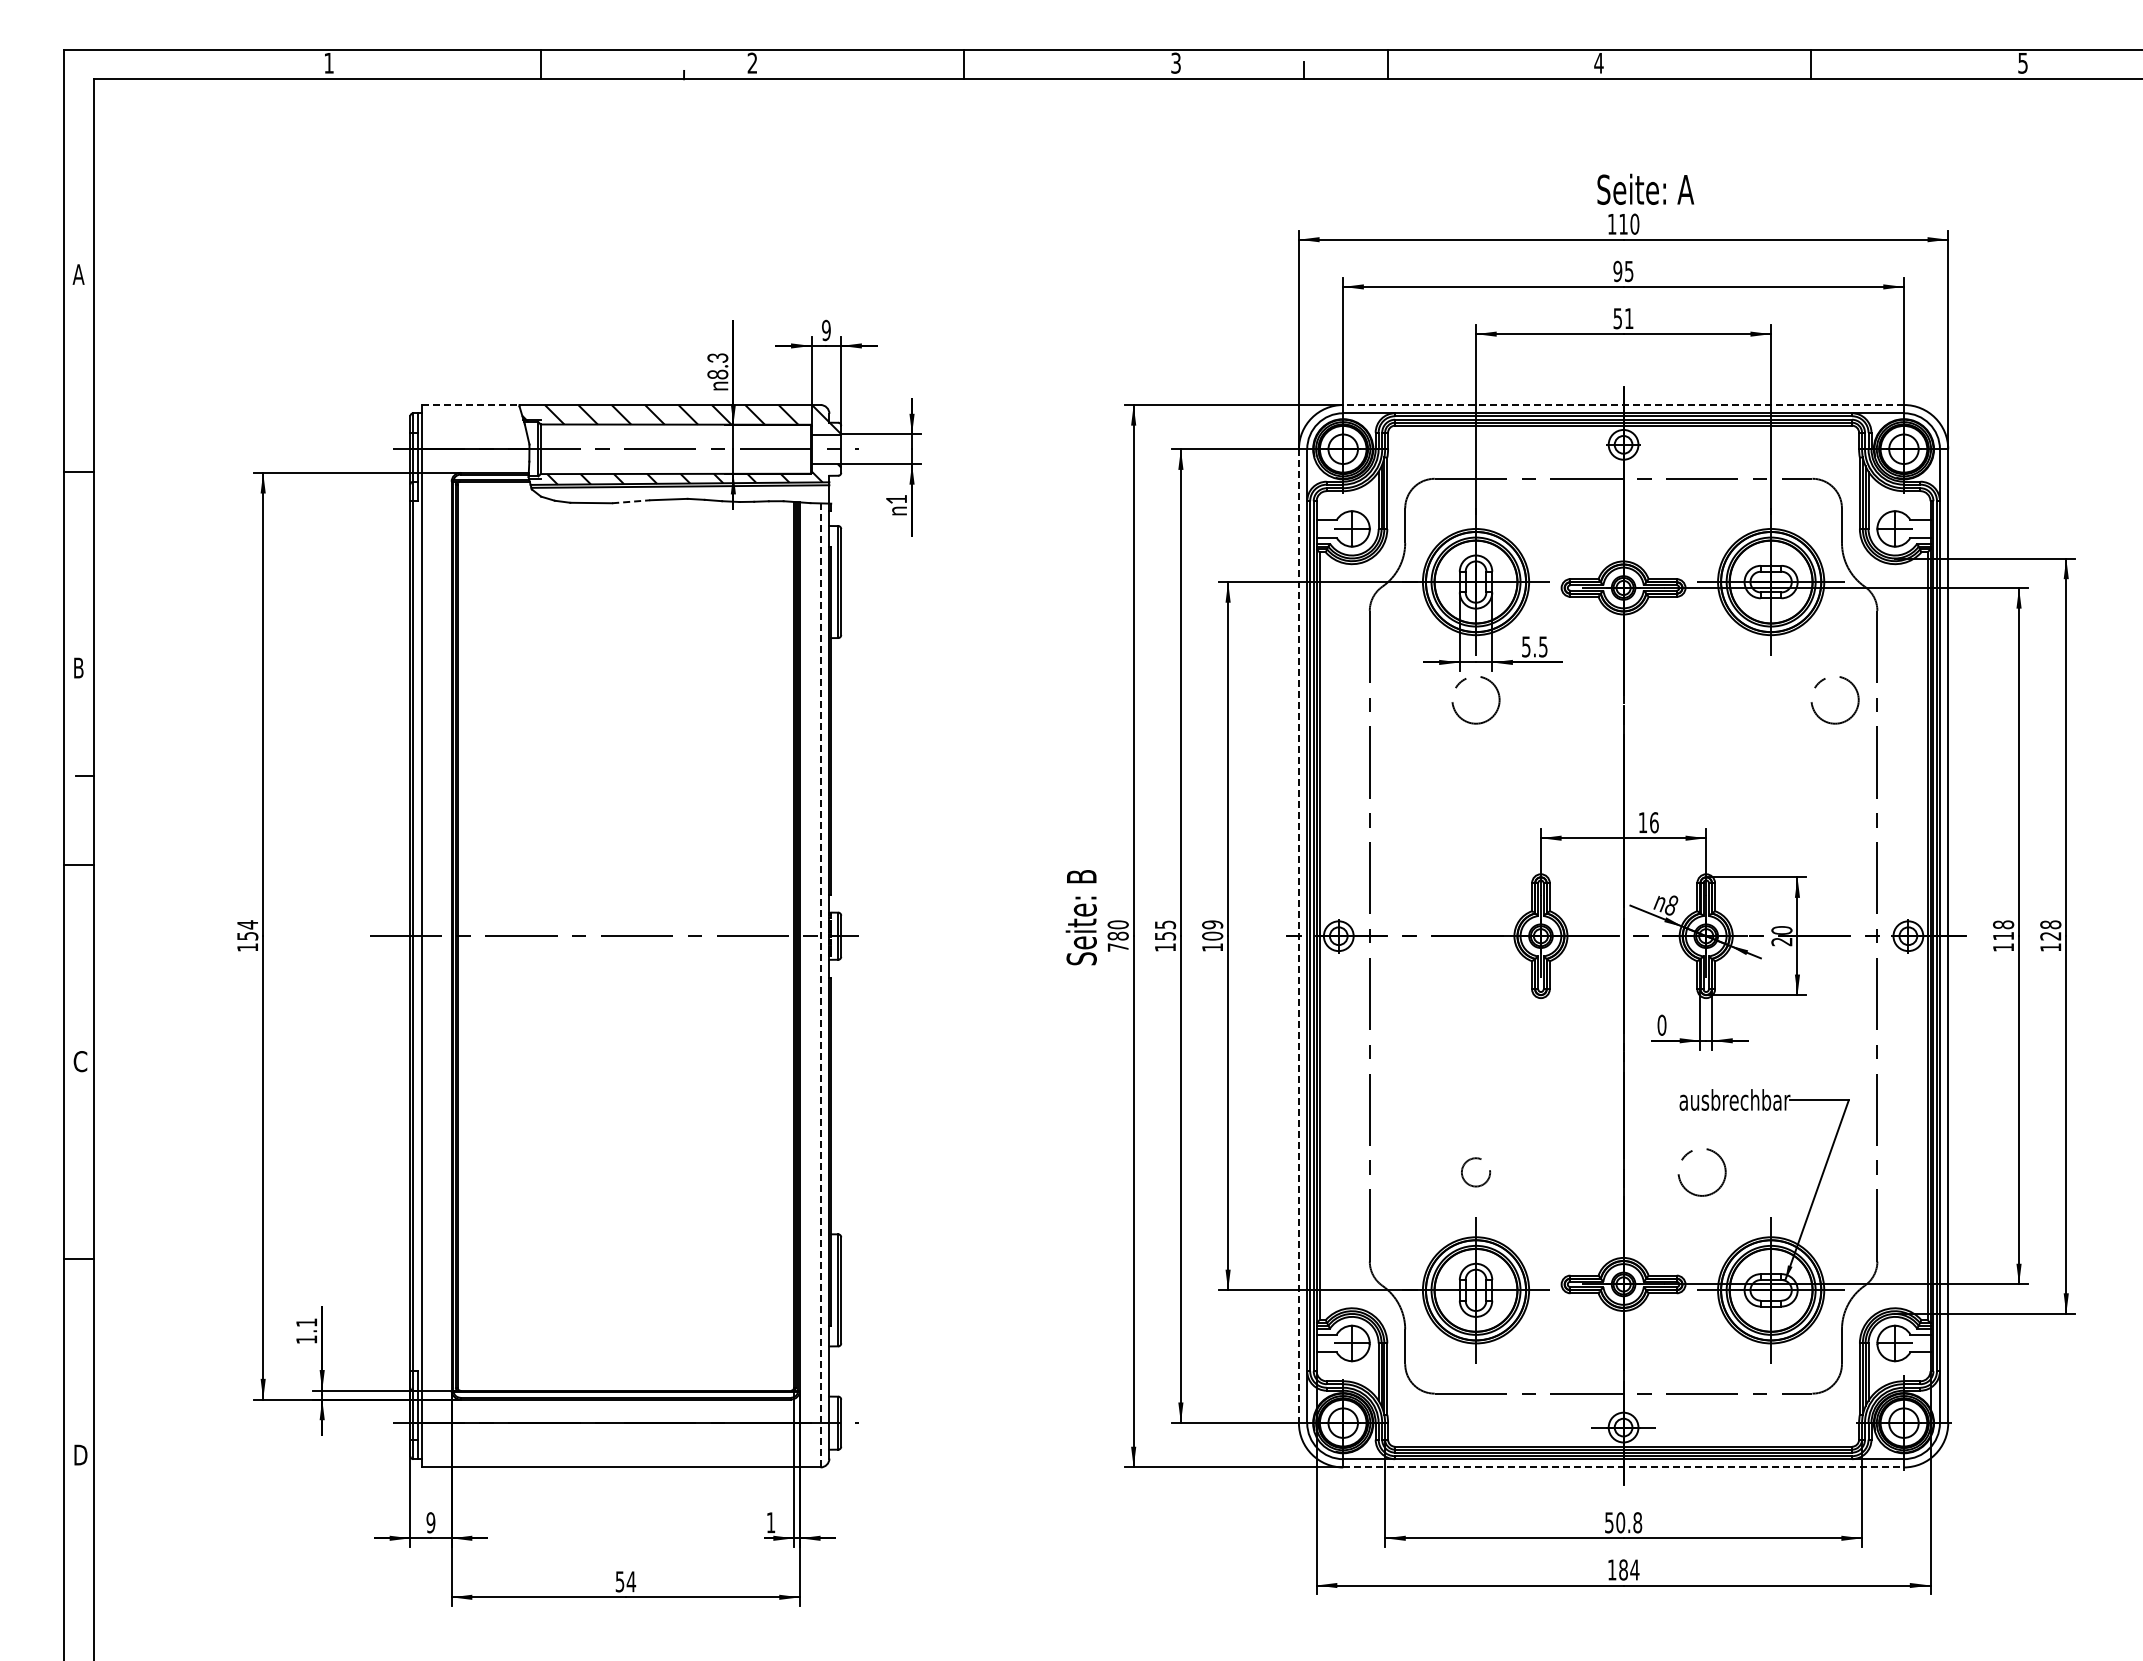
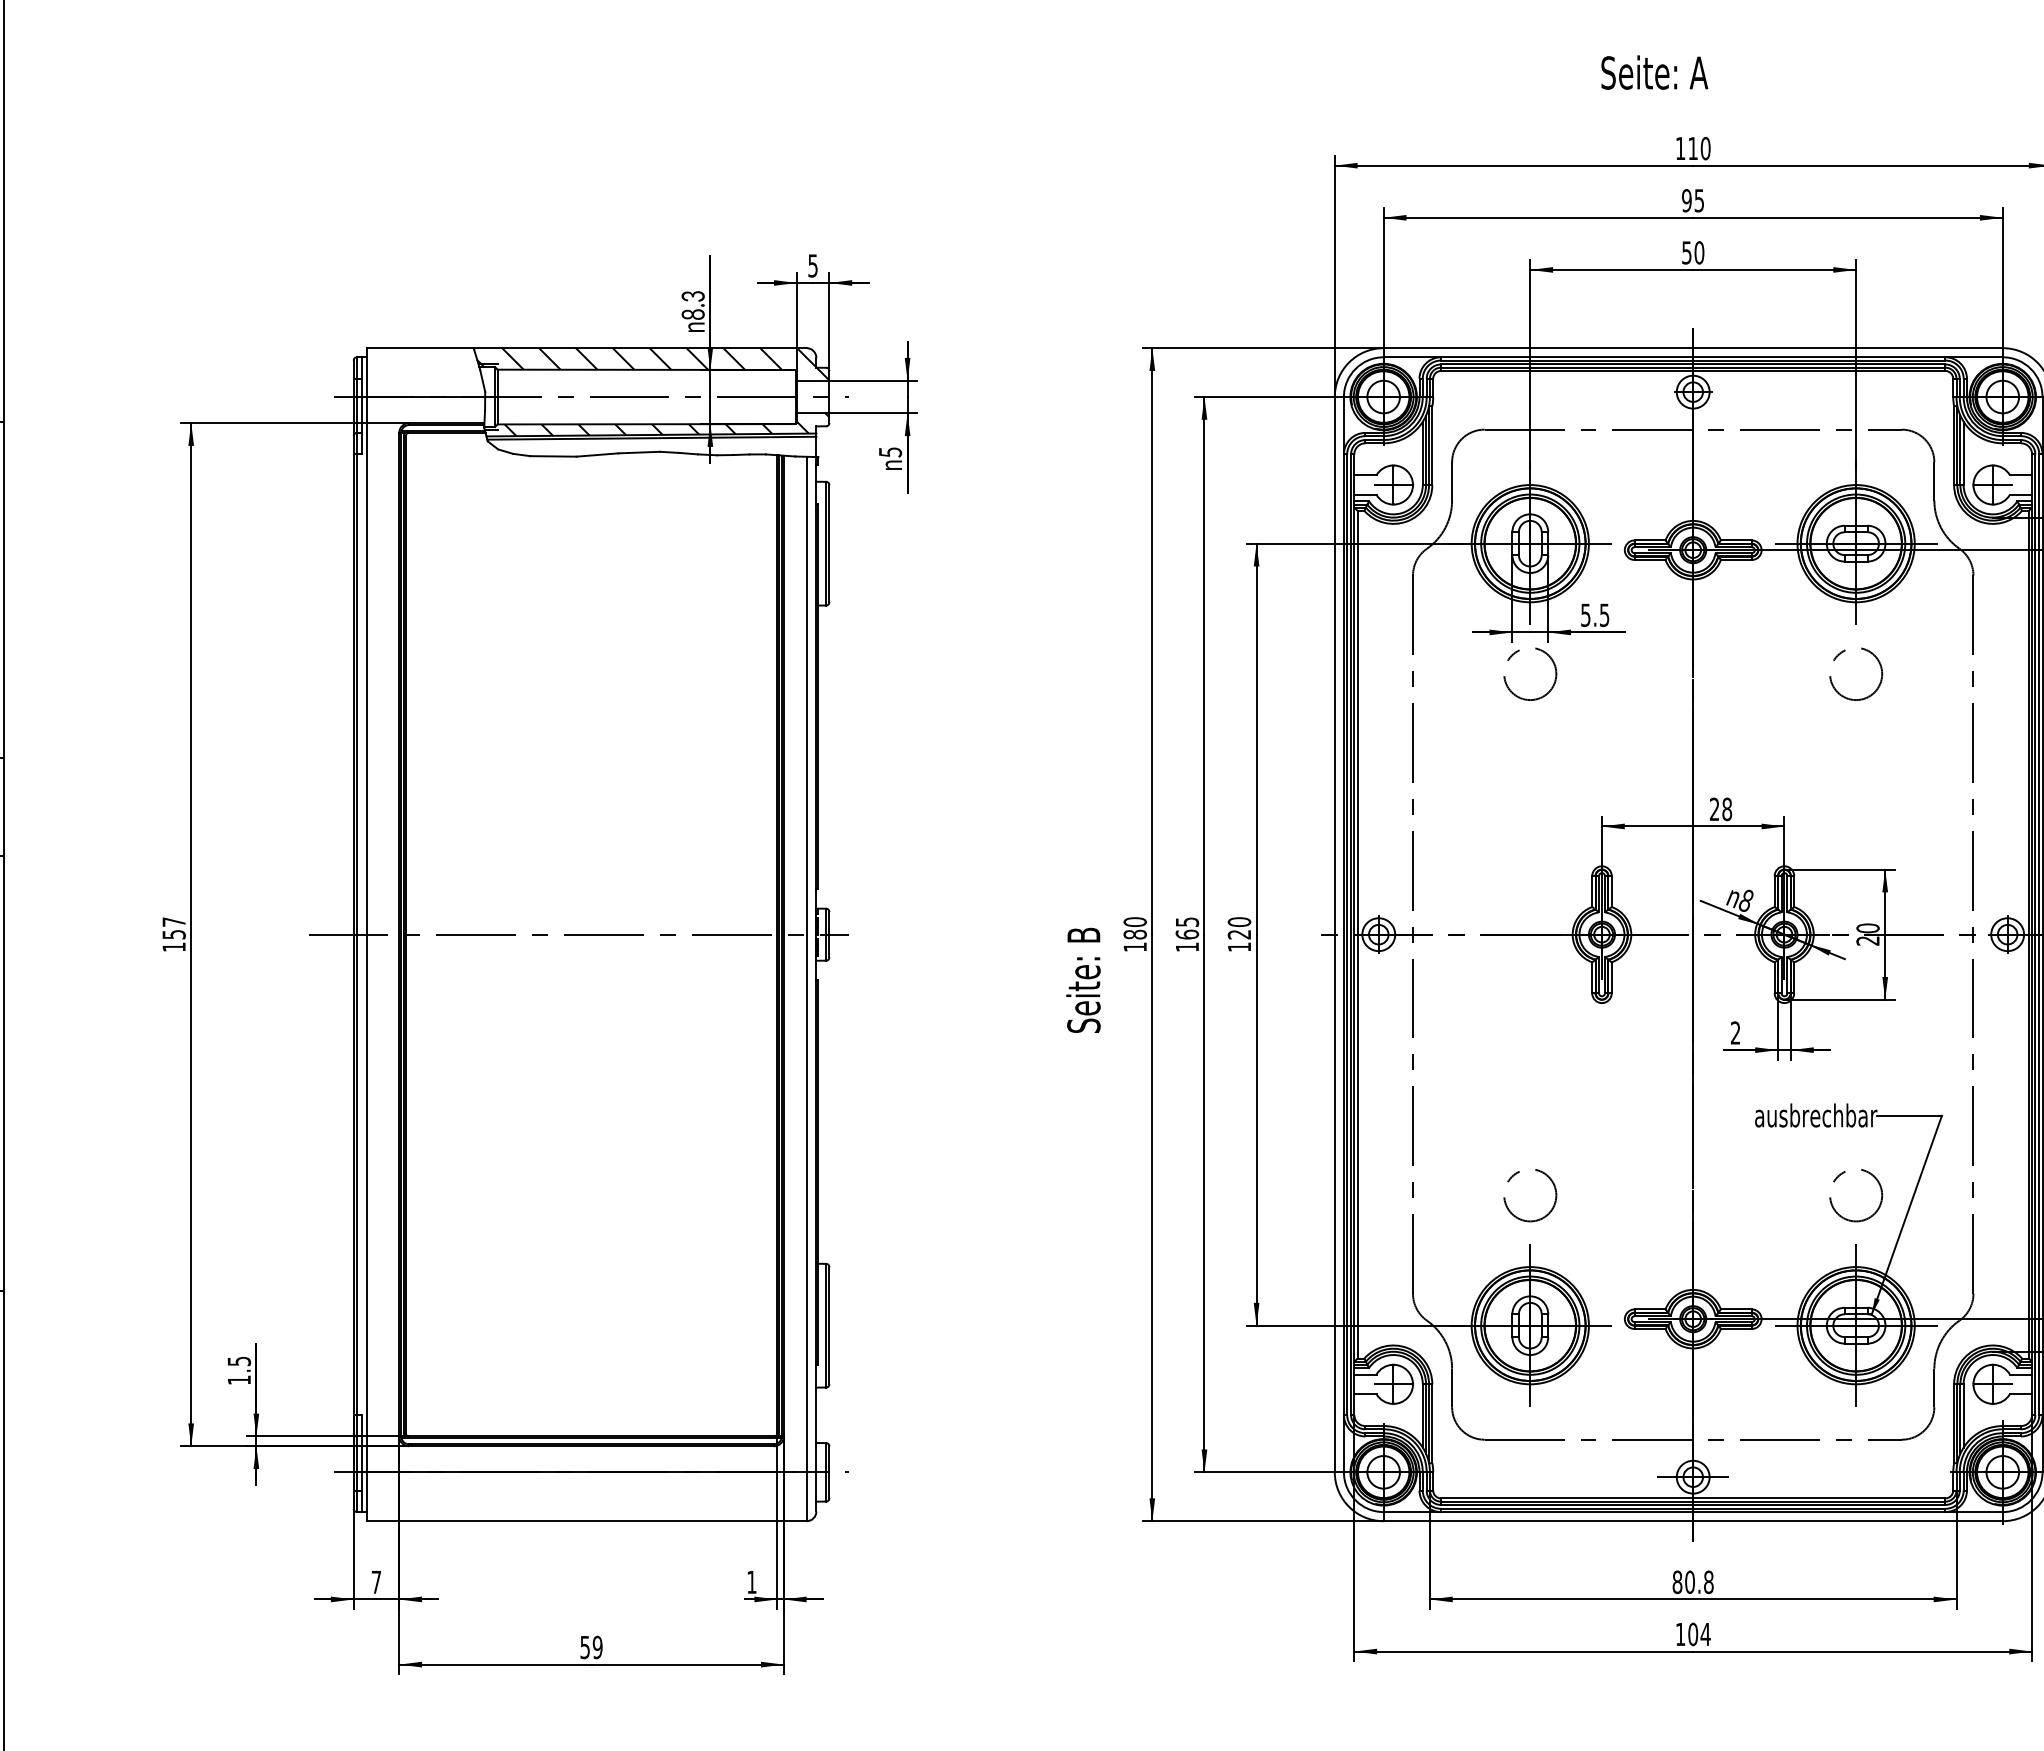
text: (1645, 188) -> (1654, 71), moved
text: (1628, 318) -> (1698, 252), 51 -> 50
text: (826, 329) -> (813, 264), 9 -> 5
line: (470, 405) -> (420, 348), dashed -> solid
line: (1623, 405) -> (1693, 348), dashed -> solid
text: (896, 499) -> (890, 452), 1 -> 5
line: (631, 501) -> (597, 454), dashed -> solid
circle: (1834, 700) -> (1855, 674), moved
text: (1648, 822) -> (1720, 809), 16 -> 28
text: (1080, 917) -> (1082, 980), moved
text: (247, 924) -> (173, 921), 154 -> 157
text: (1212, 930) -> (1239, 928), 109 -> 120
text: (1165, 935) -> (1187, 933), 155 -> 165
line: (1298, 936) -> (1334, 934), dashed -> solid
text: (1117, 947) -> (1134, 947), 780 -> 180
line: (820, 985) -> (806, 989), dashed -> solid
text: (1661, 1024) -> (1735, 1032), 0 -> 2
circle: (1475, 1172) -> (1529, 1195), size x1.67
circle: (1701, 1172) -> (1855, 1195), moved
text: (306, 1322) -> (239, 1361), 1.1 -> 1.5
line: (1624, 1467) -> (1694, 1521), dashed -> solid
text: (430, 1522) -> (375, 1582), 9 -> 7
text: (1609, 1522) -> (1677, 1582), 50.8 -> 80.8
text: (1623, 1569) -> (1693, 1633), 184 -> 104
text: (631, 1581) -> (597, 1647), 54 -> 59

